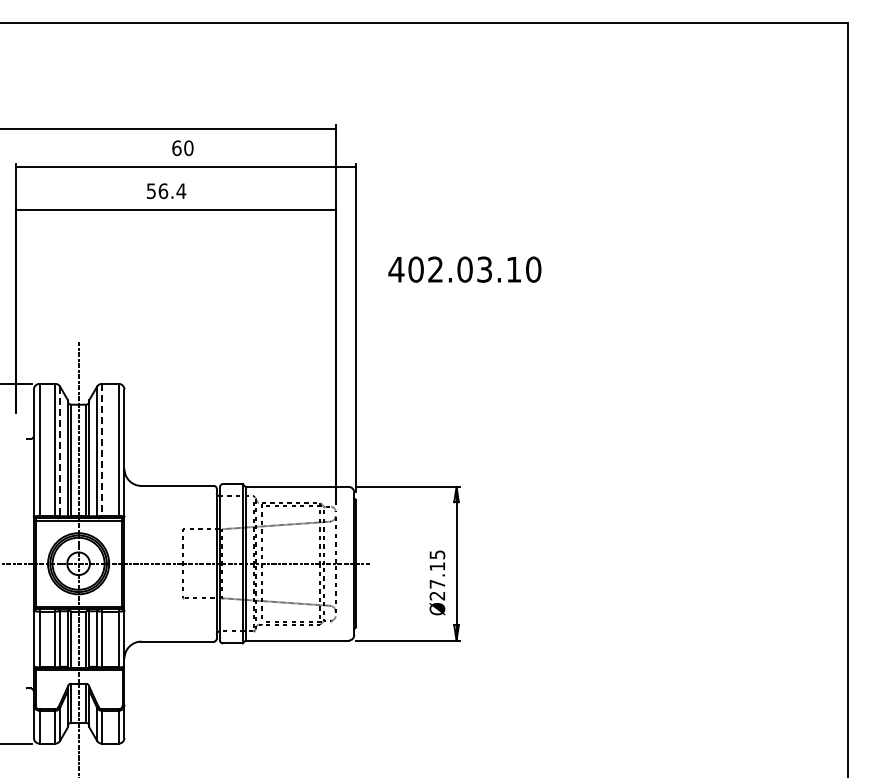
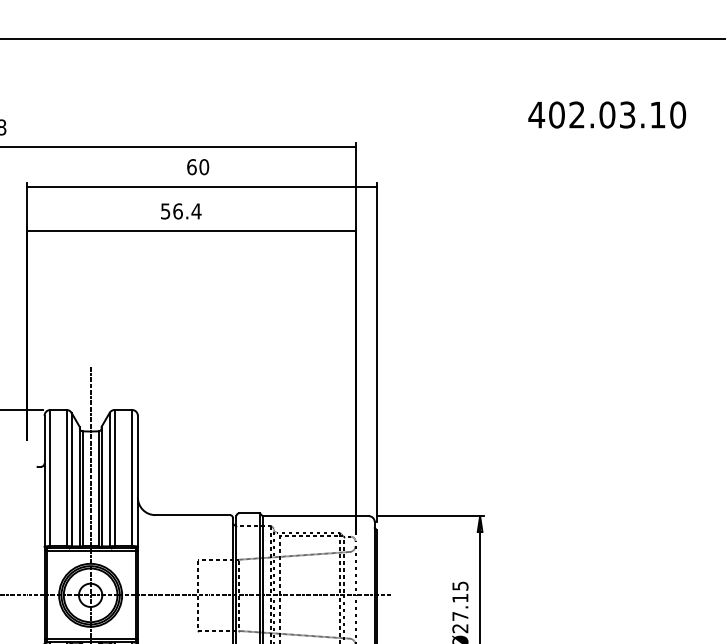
text: (464, 269) -> (606, 114), moved
line: (101, 450) -> (114, 478), dashed -> solid
line: (60, 451) -> (71, 479), dashed -> solid

